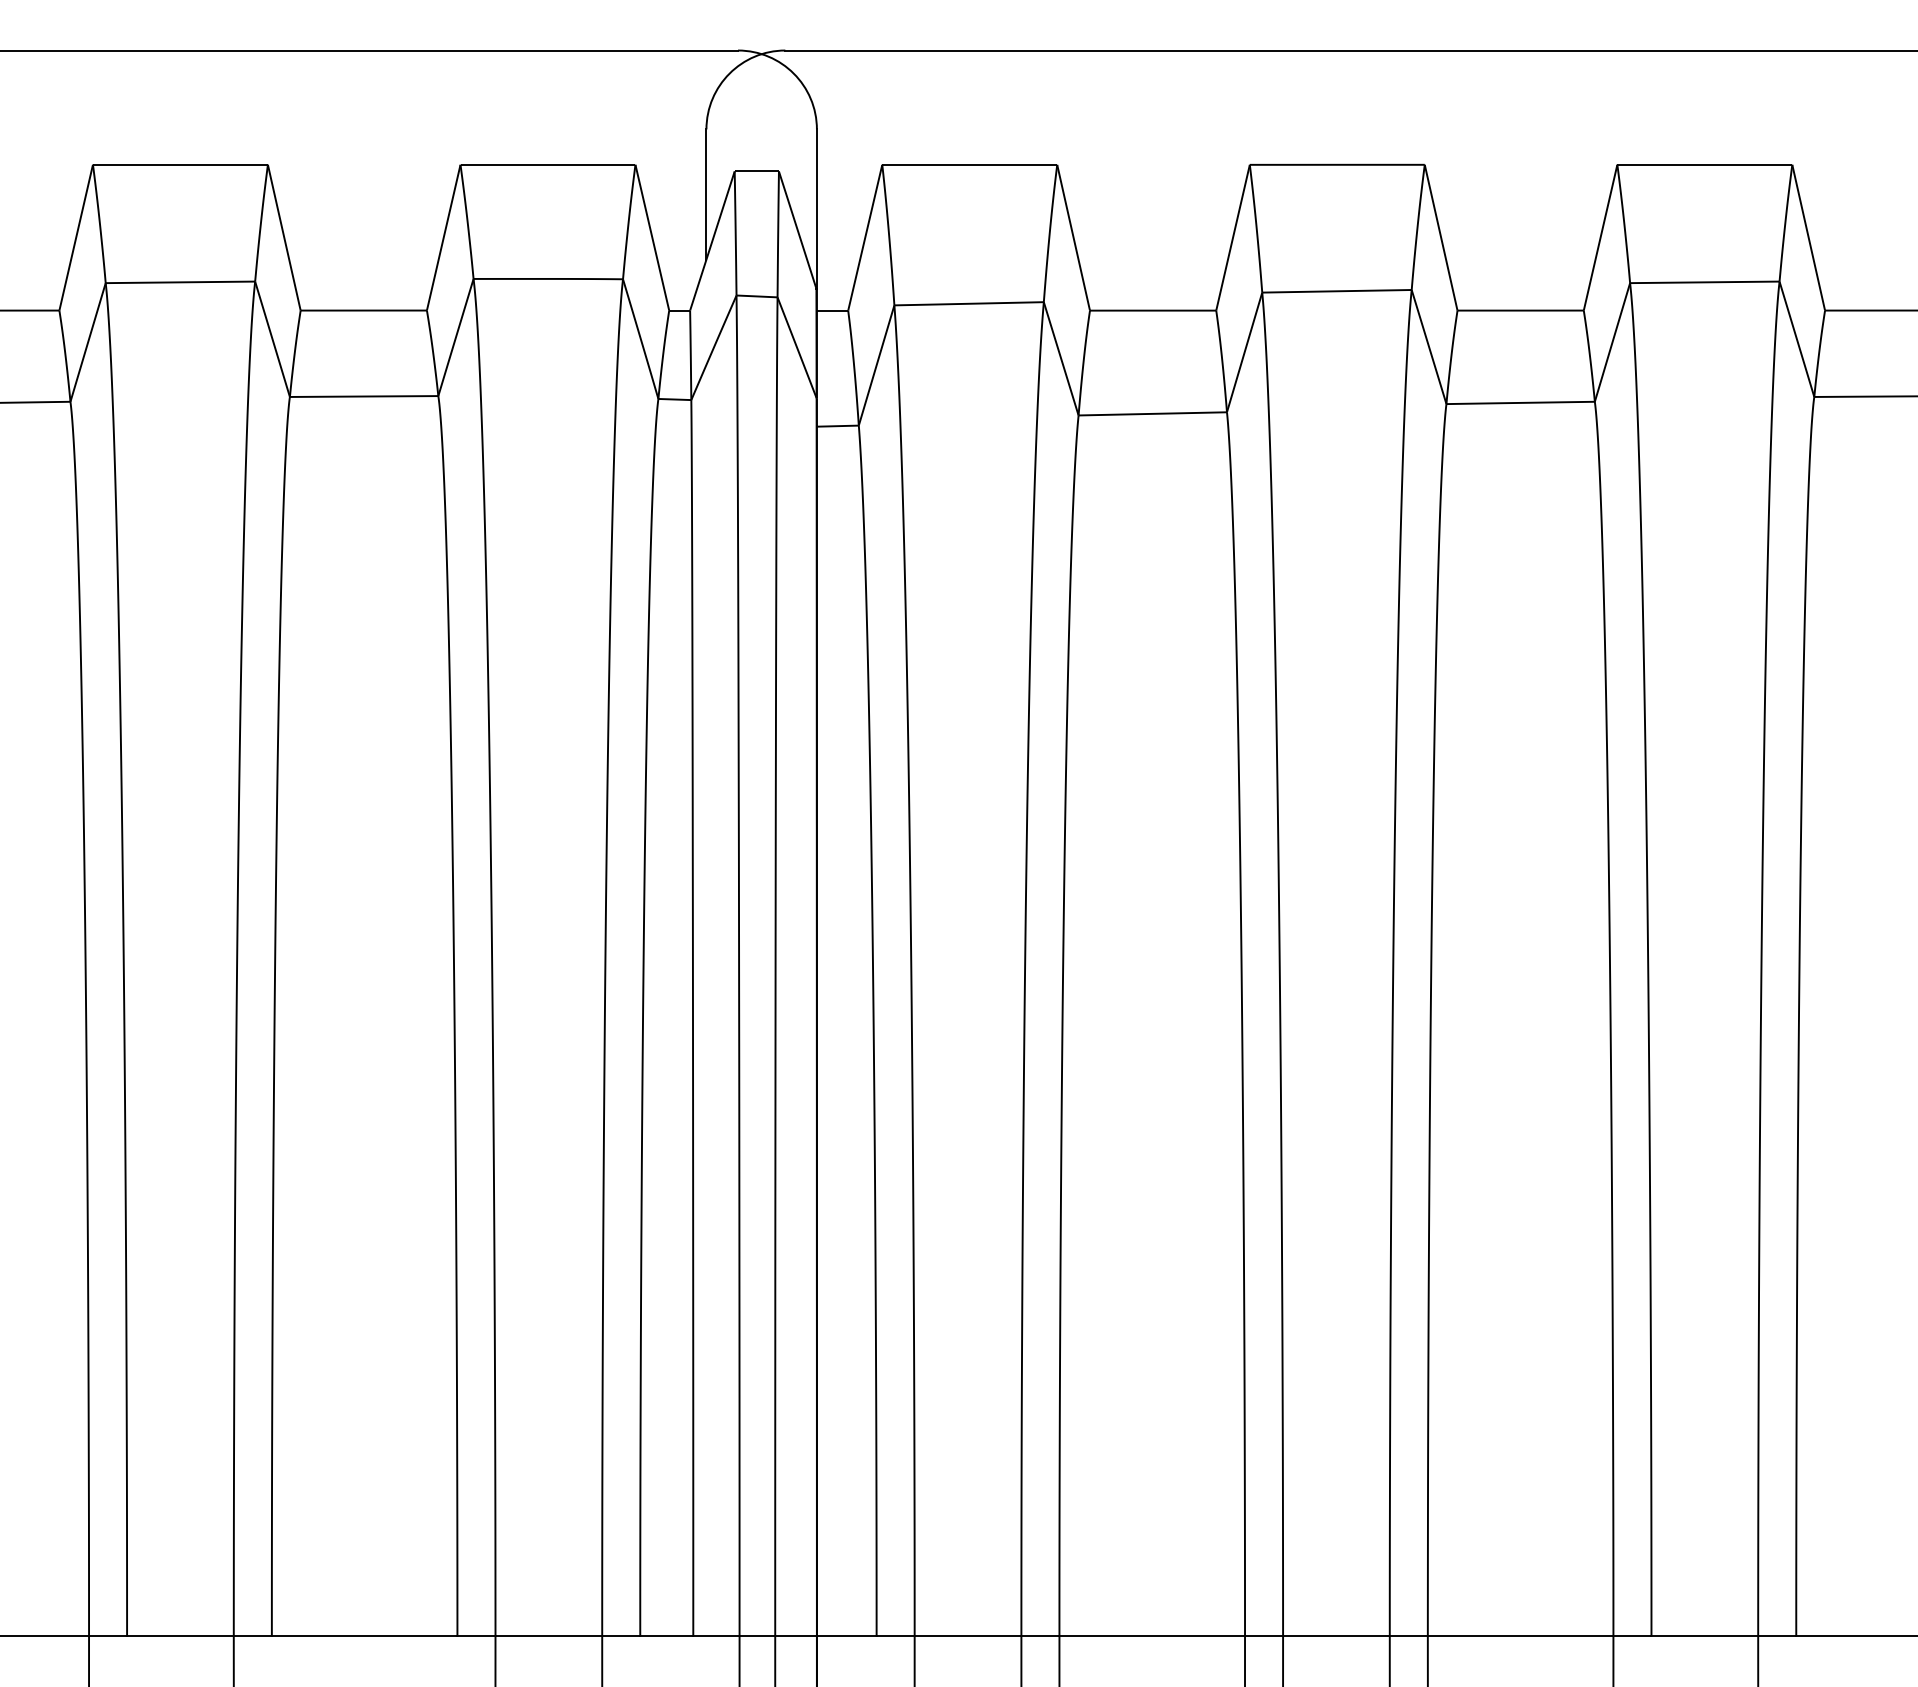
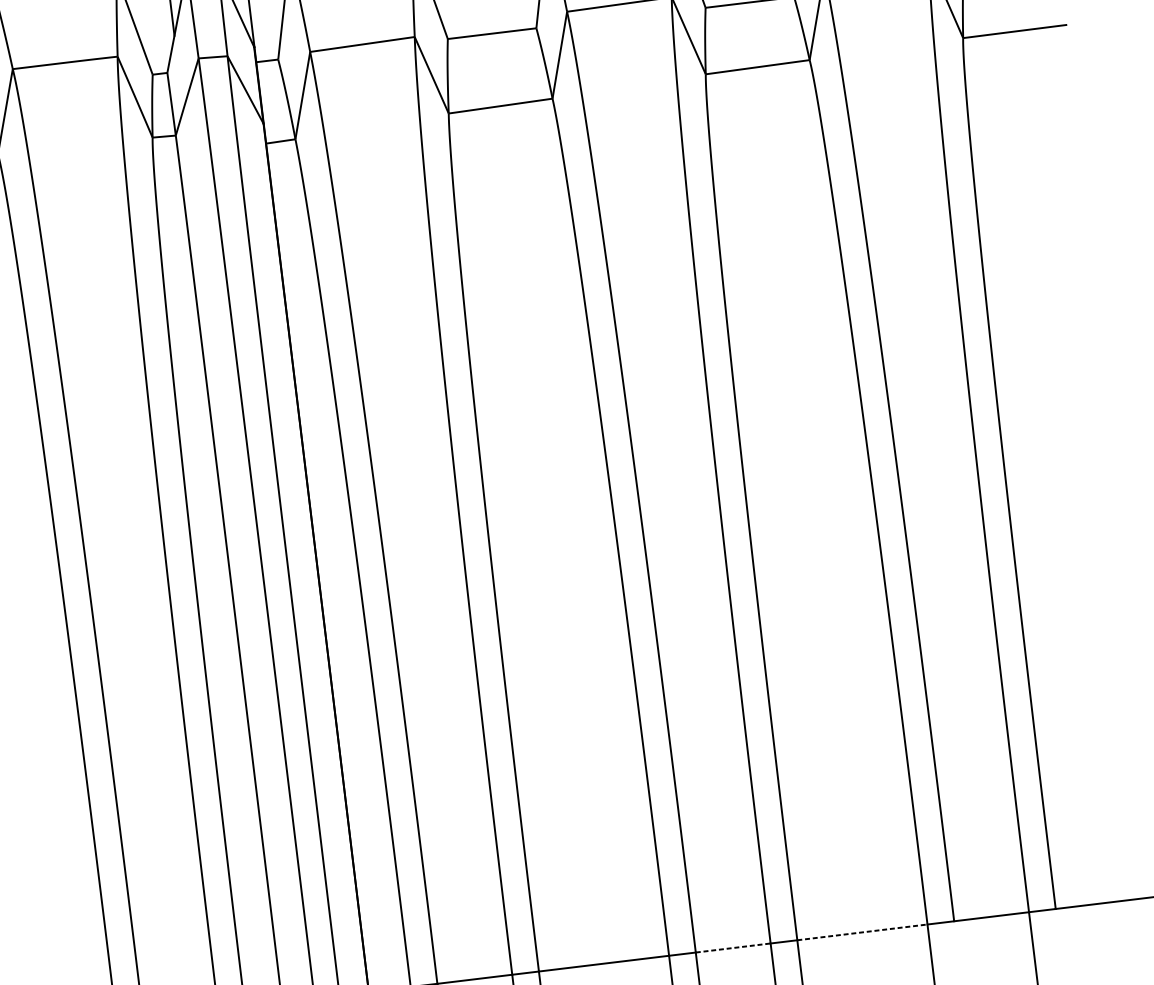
line: (1336, 1636) -> (733, 948), solid -> dashed
line: (1520, 1636) -> (862, 932), solid -> dashed

